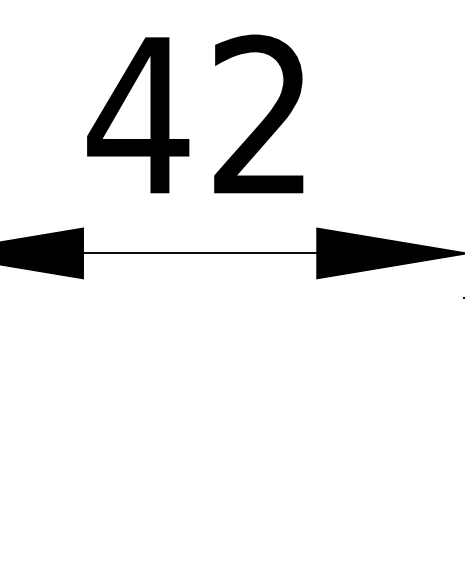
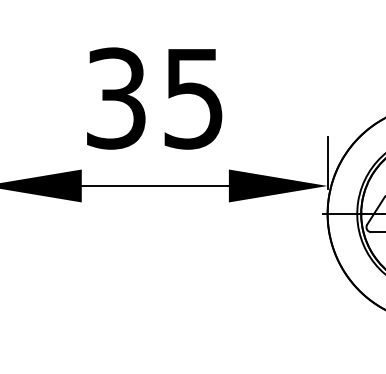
text: (195, 115) -> (152, 98), 42 -> 35

